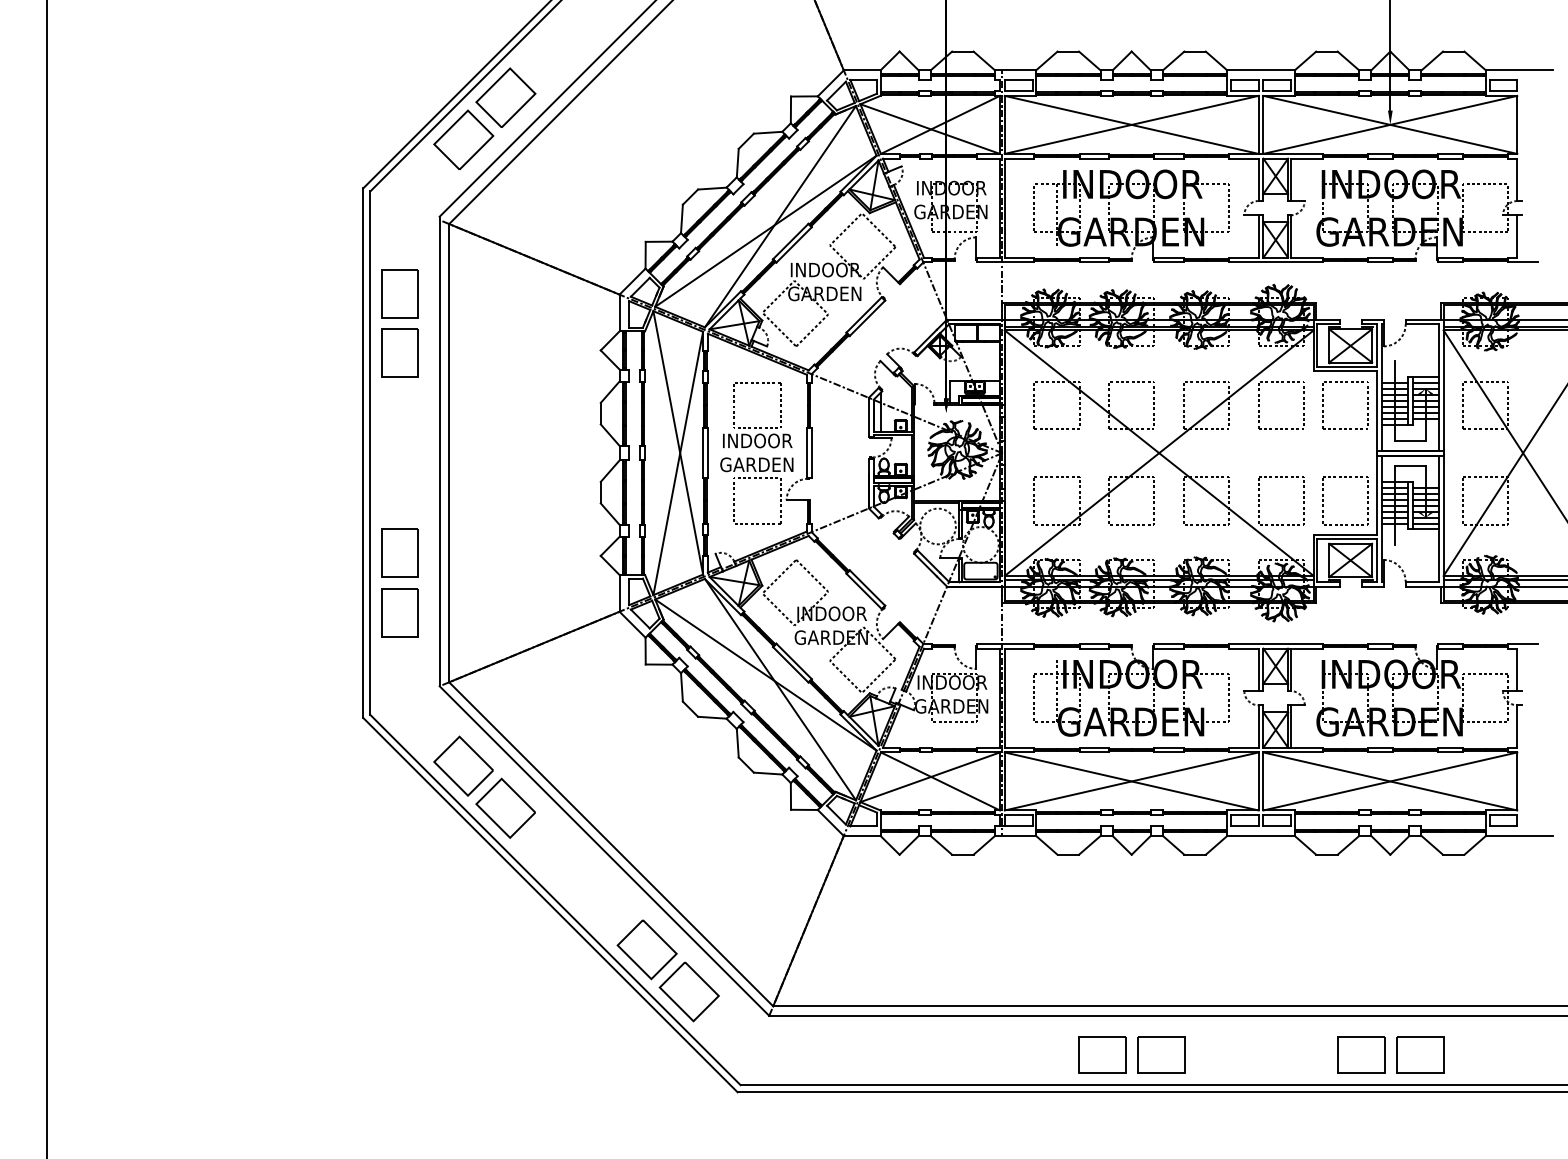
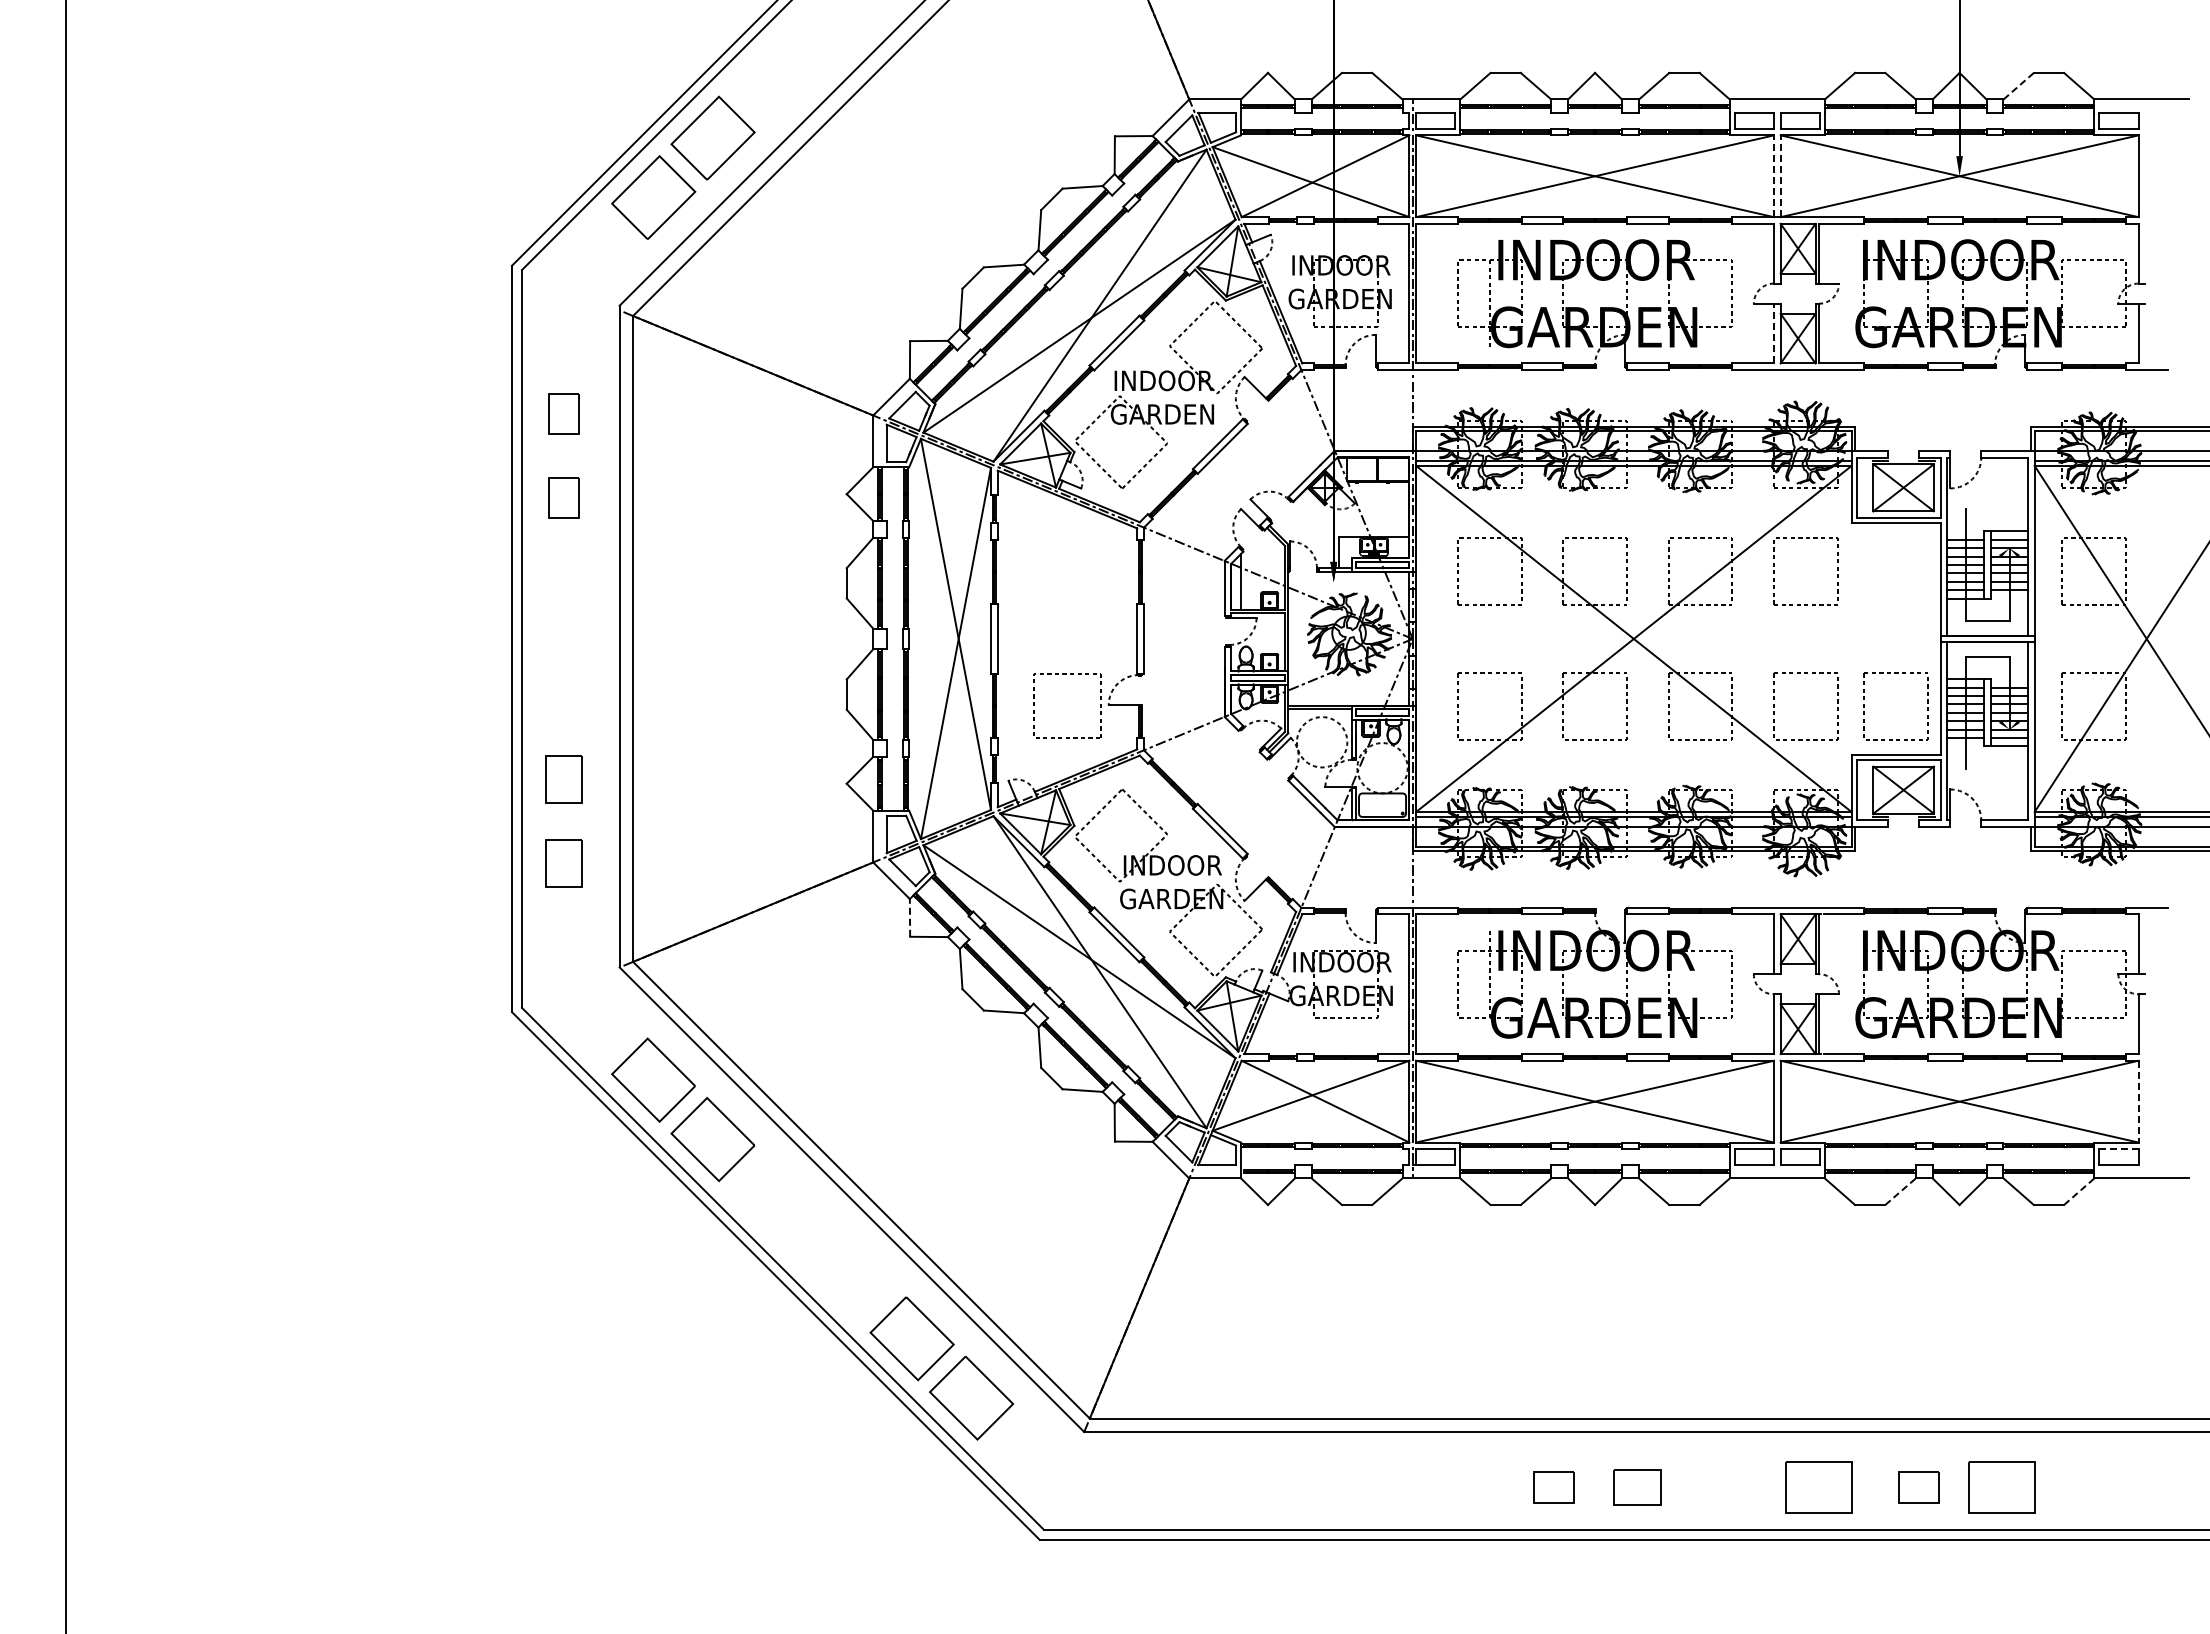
line: (1432, 60) -> (2019, 85), solid -> dashed
line: (1258, 125) -> (1773, 176), solid -> dashed
line: (1263, 125) -> (1780, 176), solid -> dashed
line: (1258, 236) -> (1773, 333), solid -> dashed
part: (399, 293) -> (563, 414), size x0.6
part: (399, 353) -> (563, 498), size x0.6
part: (1322, 405) -> (1864, 571), removed
part: (756, 427) -> (1066, 602), removed
part: (399, 552) -> (563, 779), size x0.7
part: (399, 612) -> (563, 863), size x0.7
line: (646, 650) -> (910, 917), solid -> dashed
line: (1517, 781) -> (2138, 1101), solid -> dashed
line: (1503, 815) -> (2118, 1149), solid -> dashed
line: (1348, 845) -> (1900, 1191), solid -> dashed
line: (1475, 845) -> (2079, 1191), solid -> dashed
part: (1102, 1055) -> (1553, 1487), size x0.6
part: (1161, 1055) -> (1637, 1487), size x0.7
part: (1290, 1055) -> (1818, 1487), added
part: (1361, 1055) -> (1918, 1487), size x0.6

